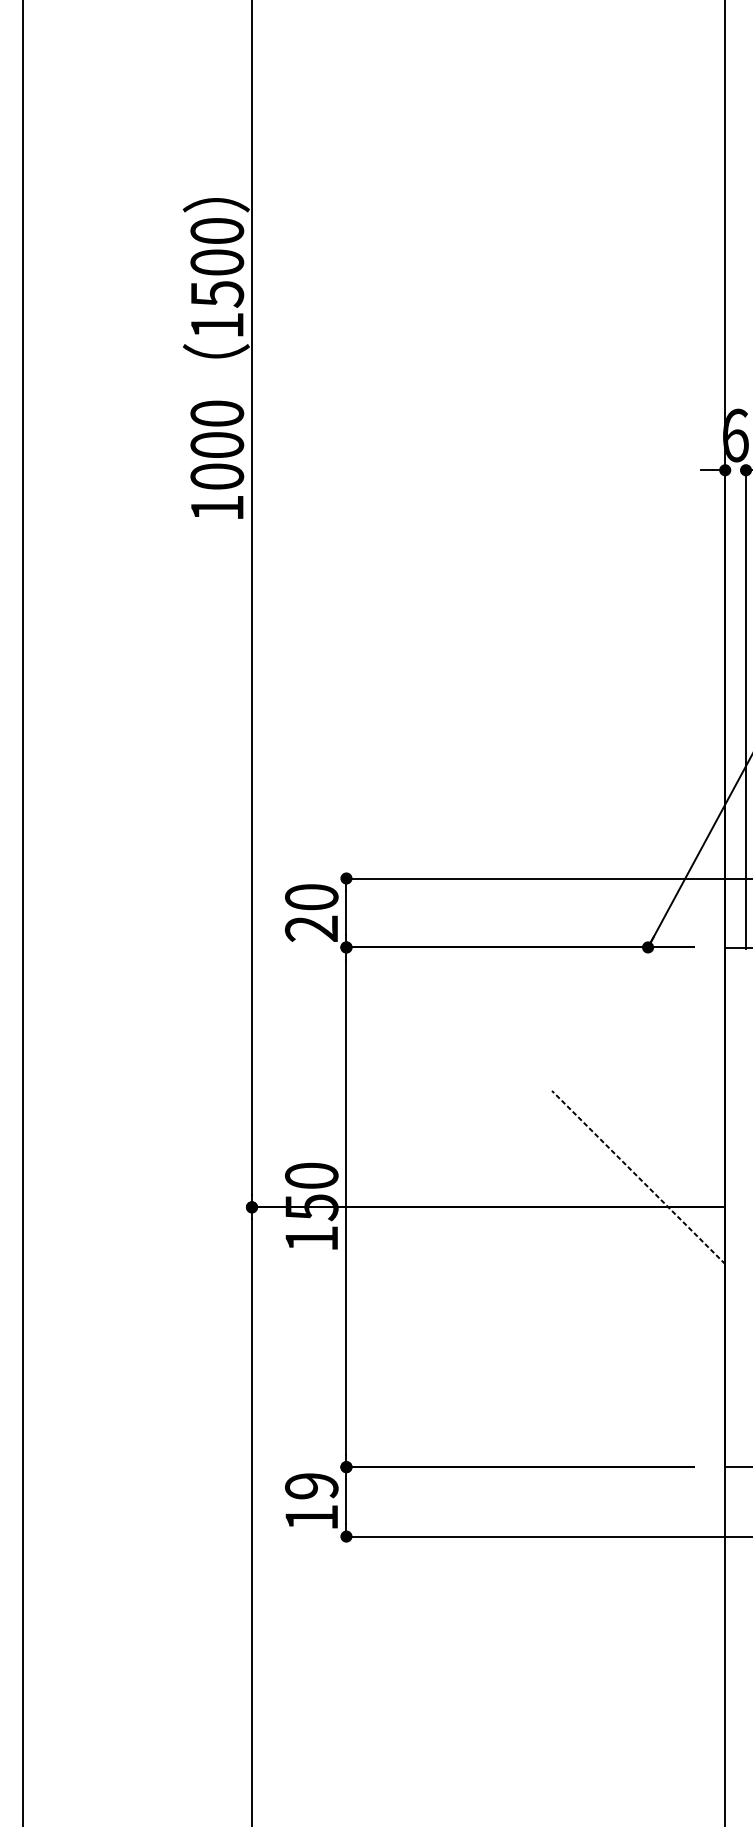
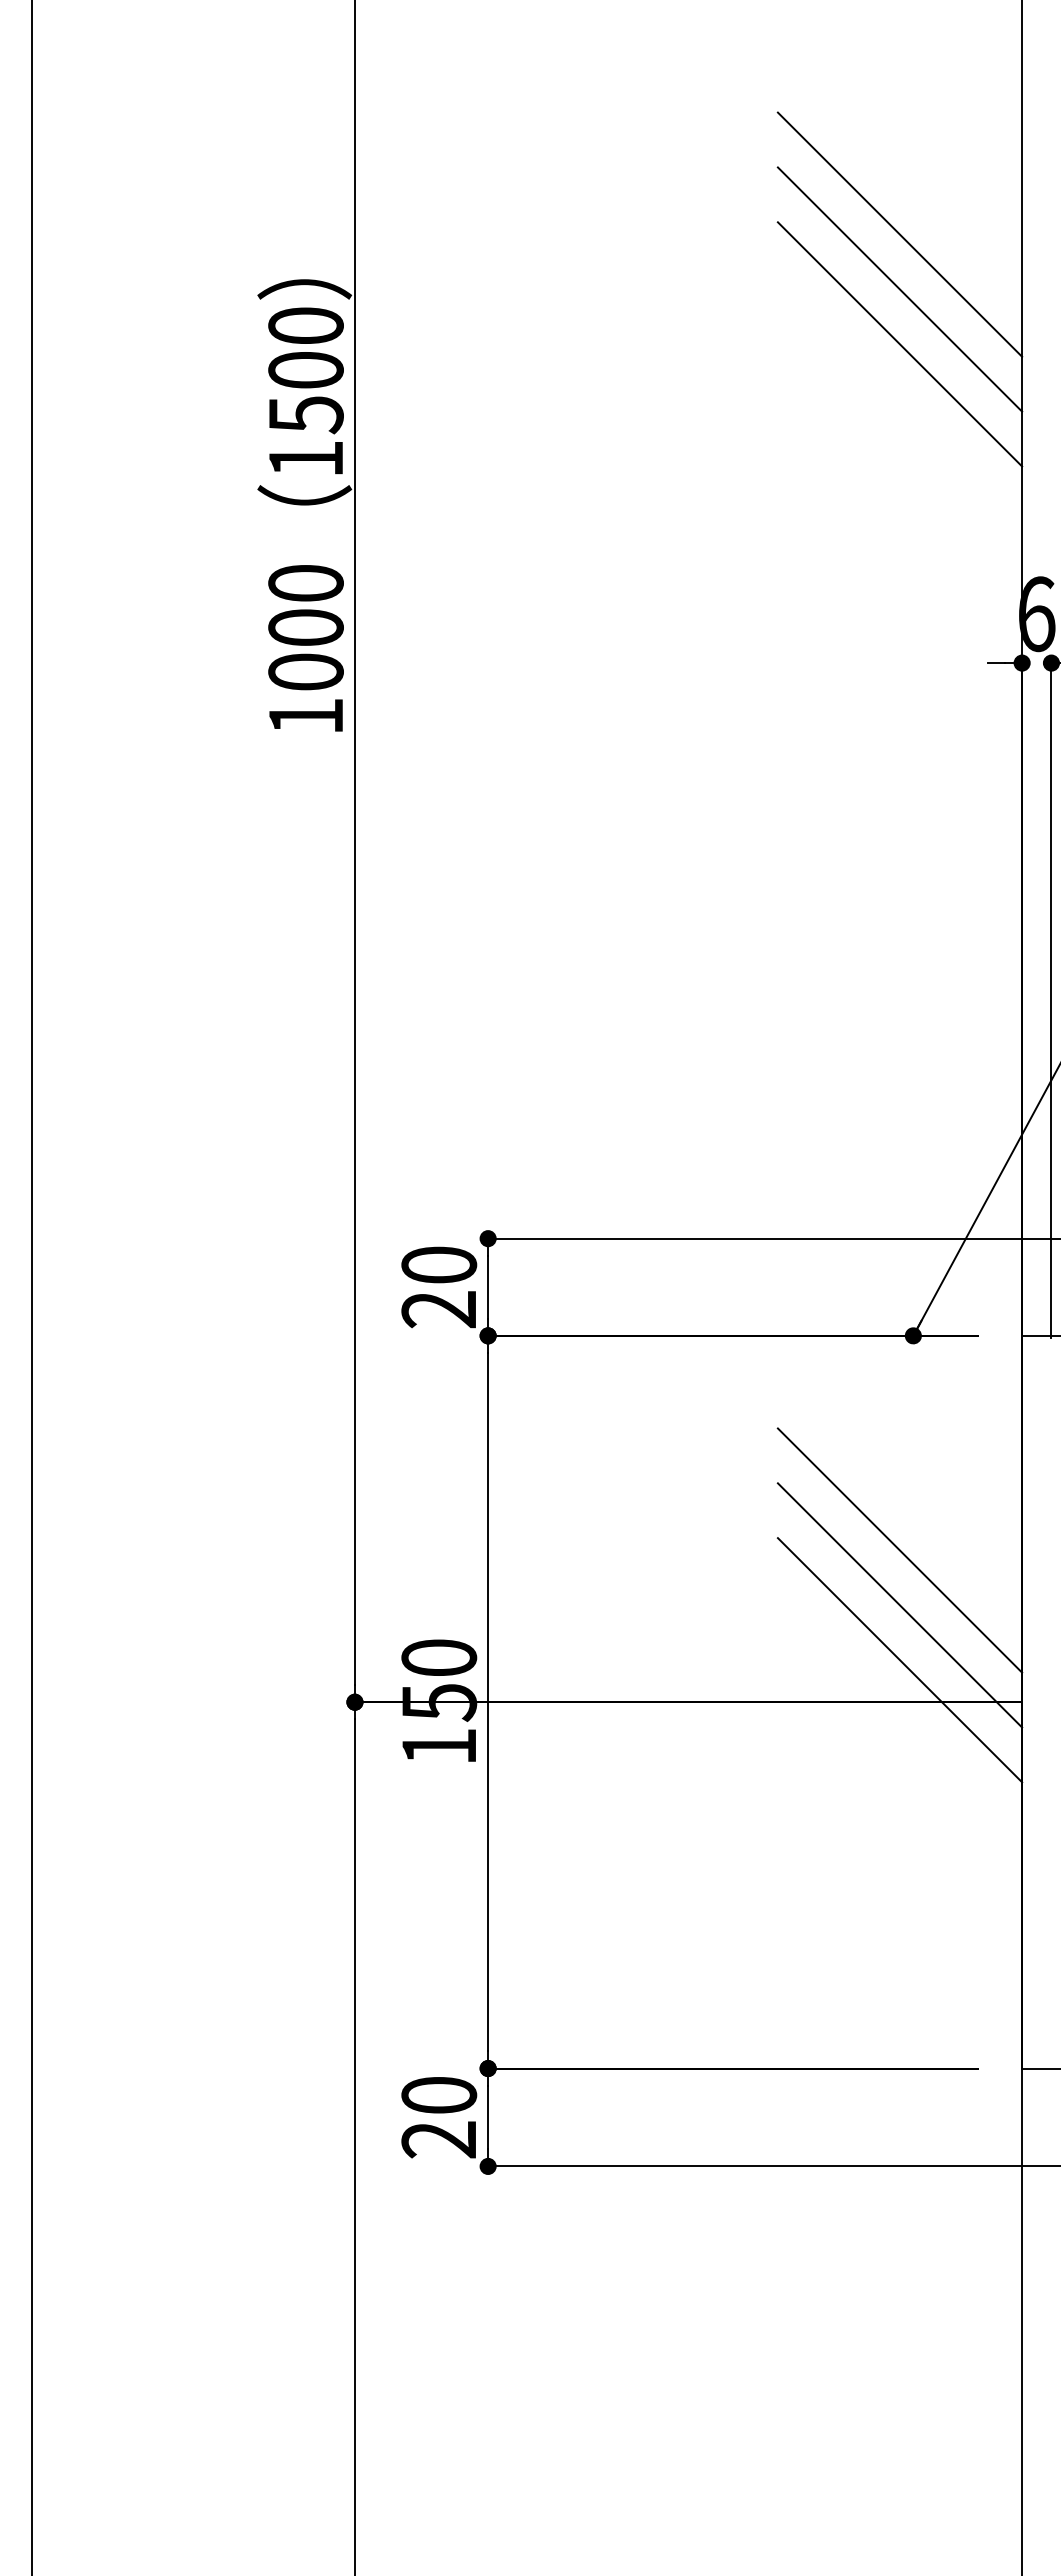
line: (638, 166) -> (899, 234), added
line: (638, 205) -> (899, 289), added
line: (638, 244) -> (899, 344), added
line: (638, 1099) -> (899, 1550), added
line: (638, 1138) -> (899, 1605), added
line: (638, 1177) -> (900, 1660), dashed -> solid
text: (311, 1501) -> (439, 2117), 19 -> 20

